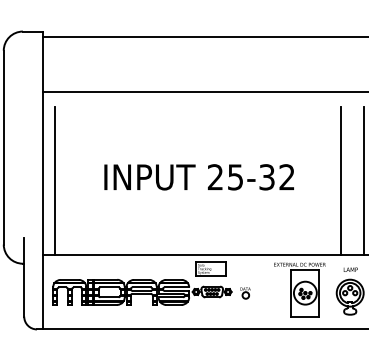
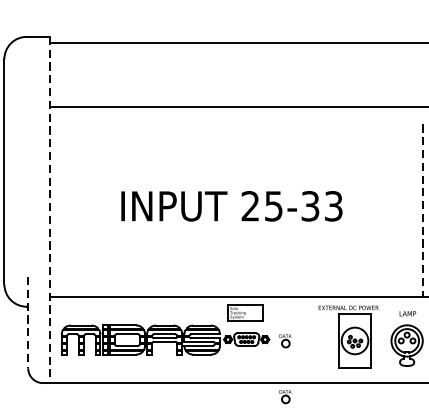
text: (286, 177) -> (333, 206), 25-32 -> 25-33
line: (43, 180) -> (50, 210), solid -> dashed
line: (54, 180) -> (63, 210), removed
line: (341, 180) -> (396, 210), removed
line: (364, 181) -> (423, 211), solid -> dashed
line: (24, 277) -> (28, 322), solid -> dashed
part: (245, 341) -> (285, 397), added

